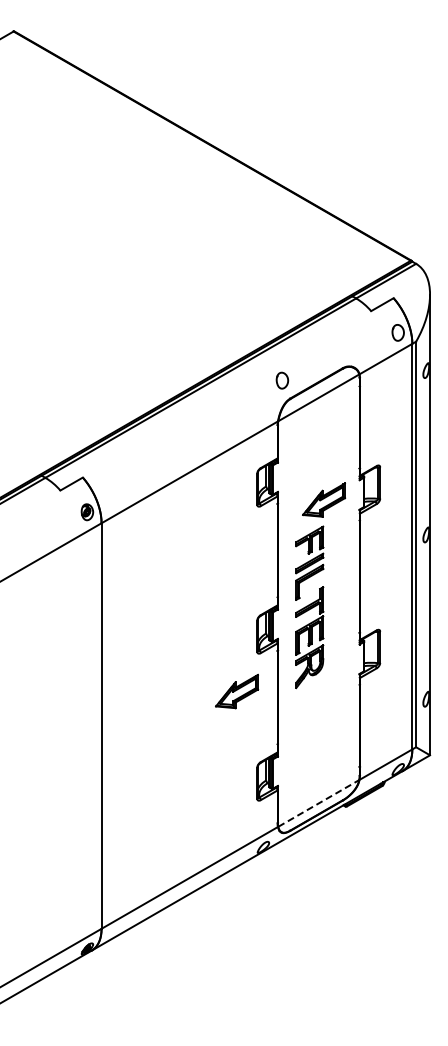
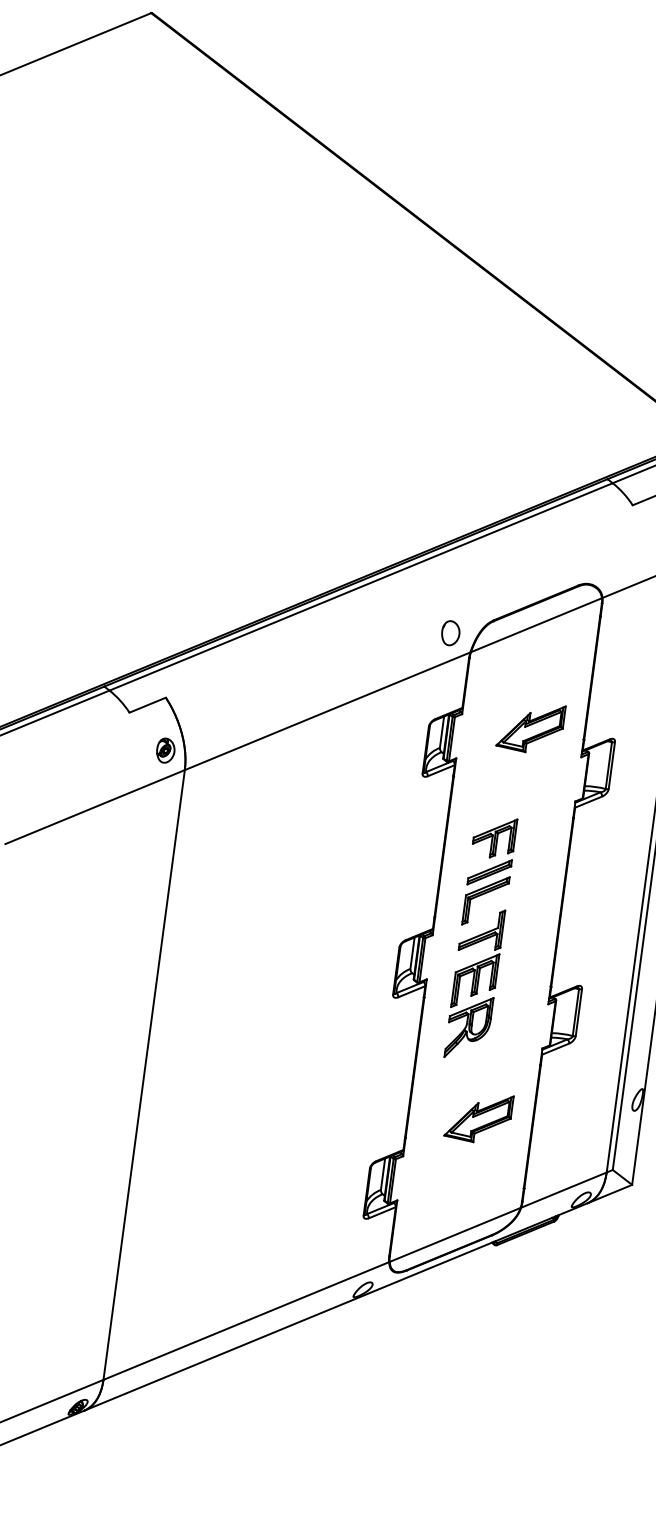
part: (282, 380) -> (450, 633), moved
part: (324, 499) -> (531, 726), moved
part: (237, 691) -> (479, 1117), moved
line: (318, 803) -> (454, 1234), dashed -> solid

